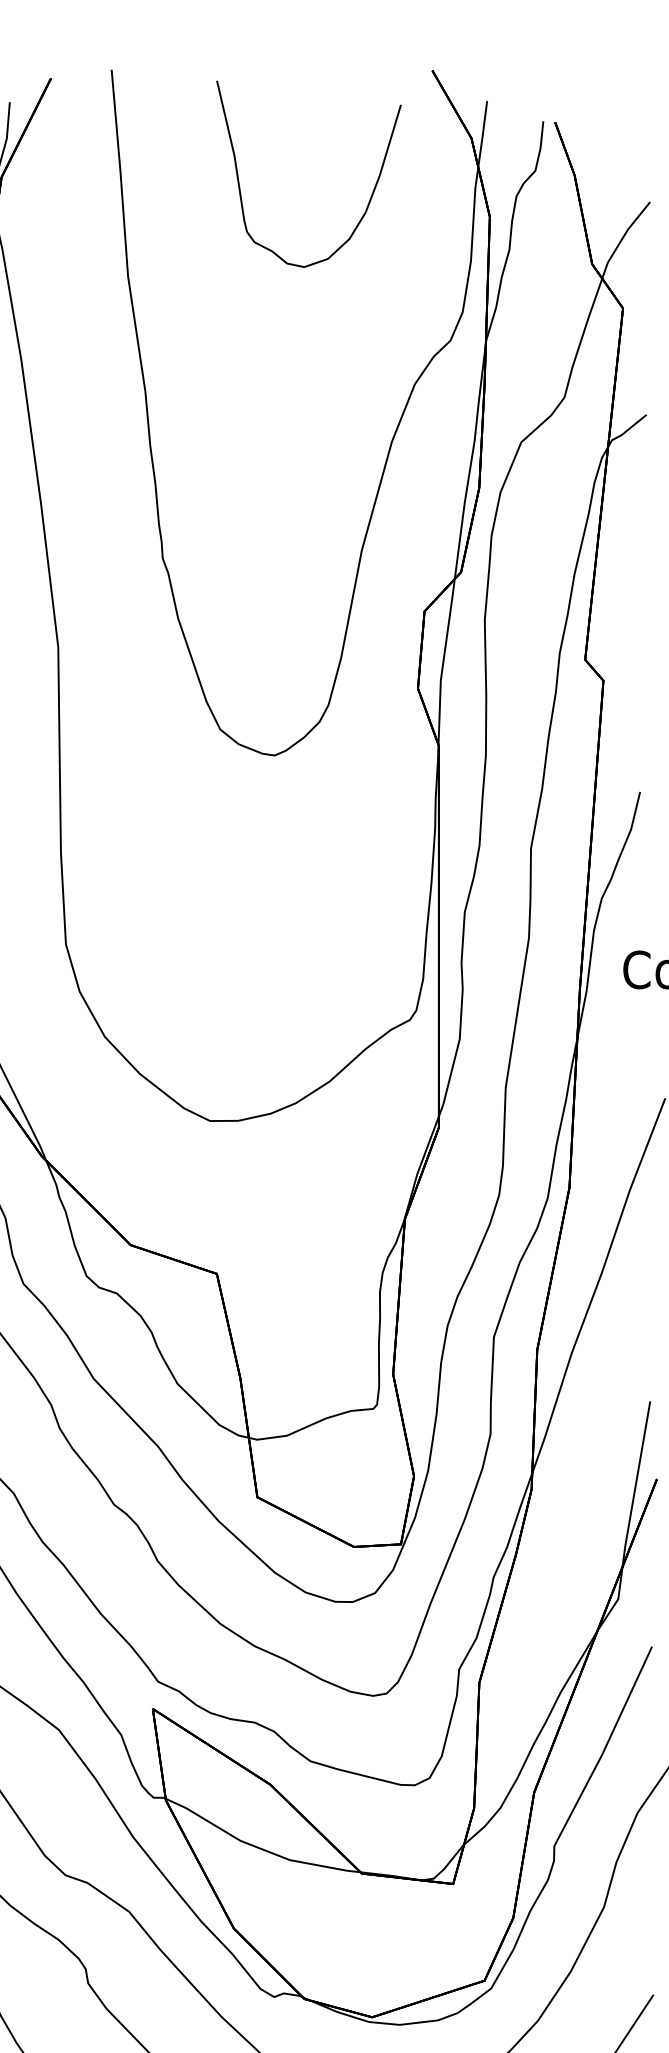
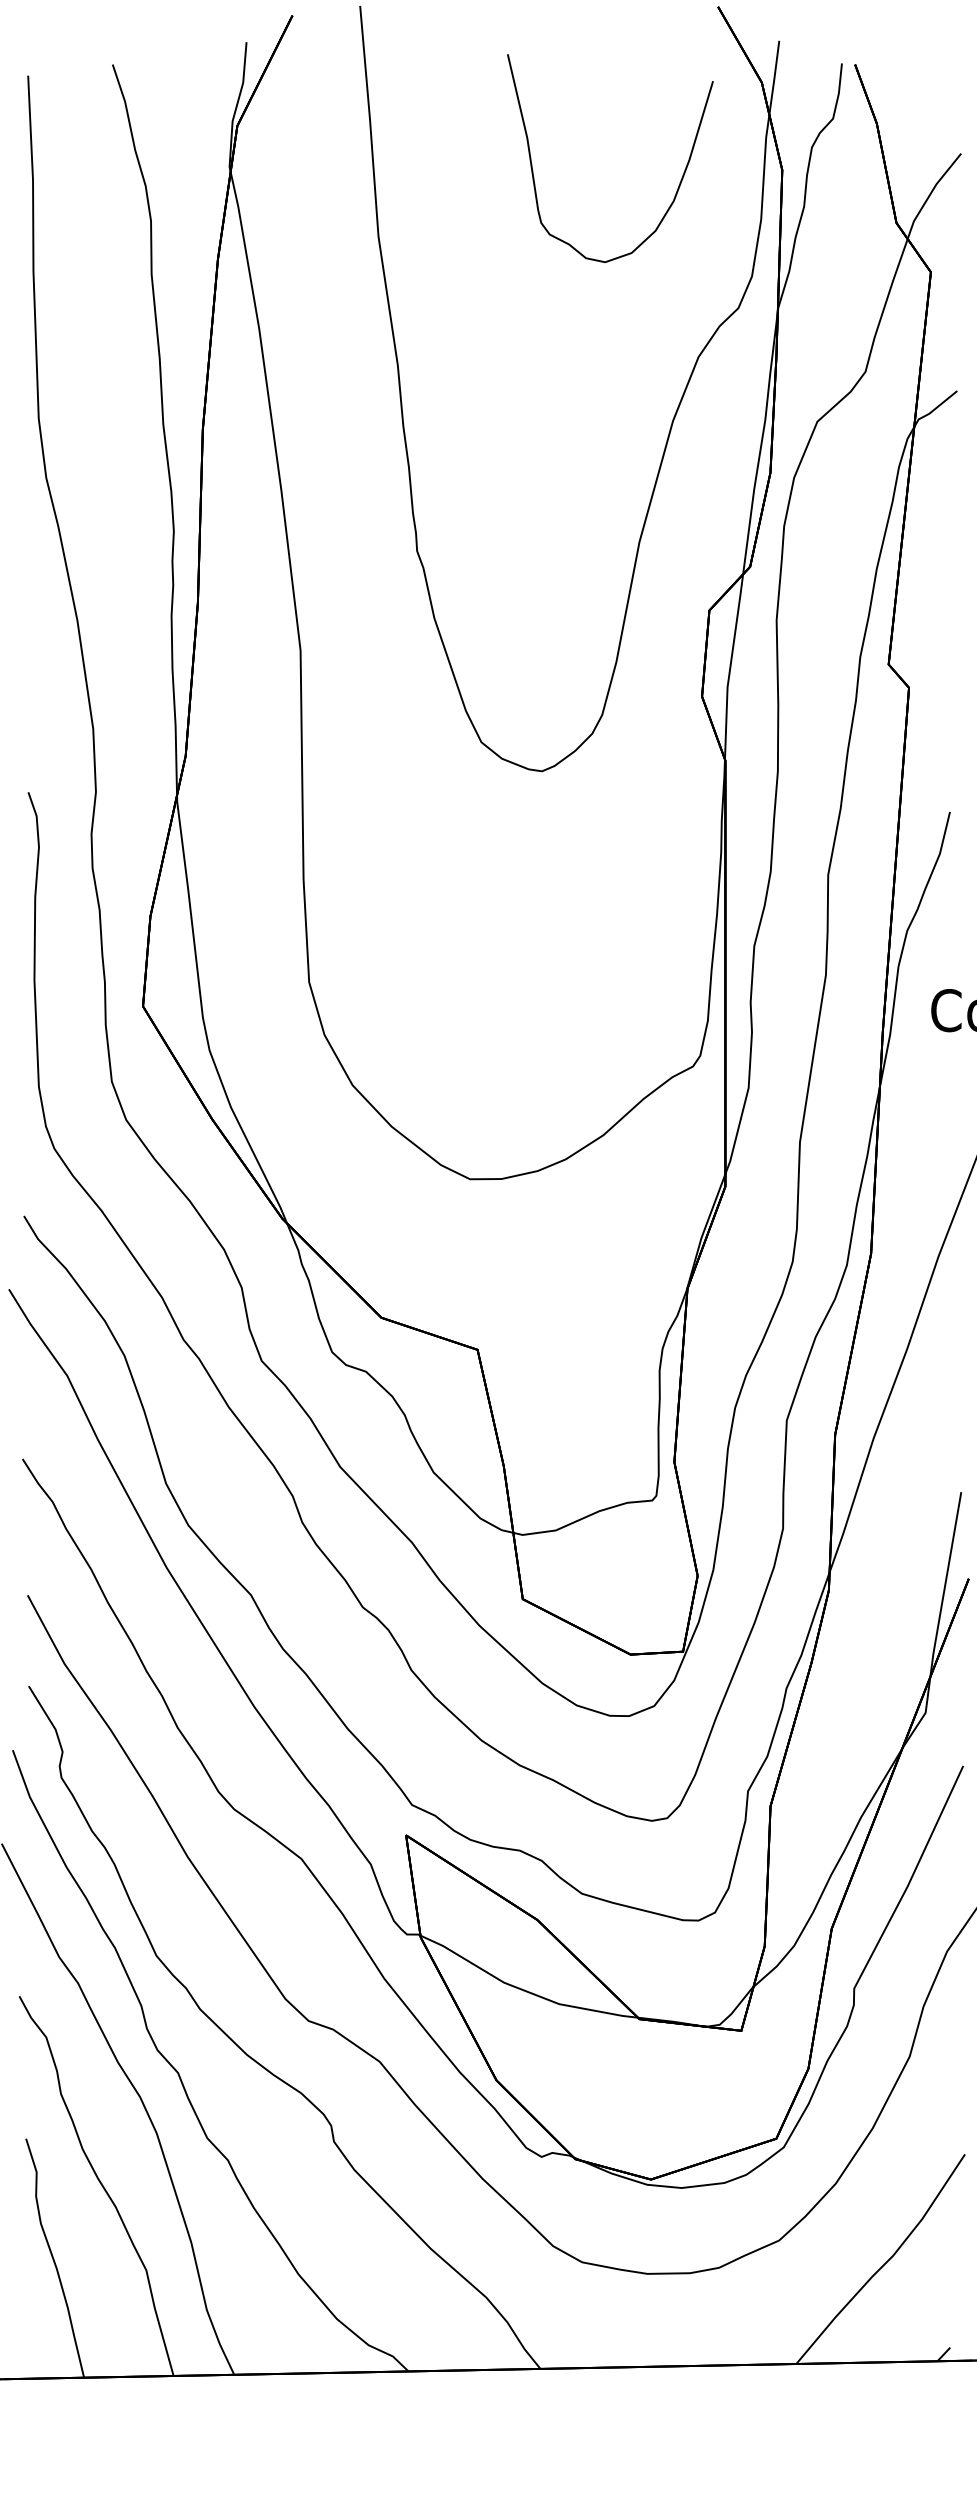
part: (370, 195) -> (679, 182), moved

